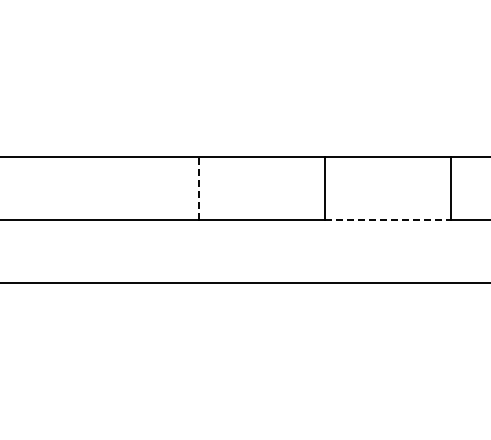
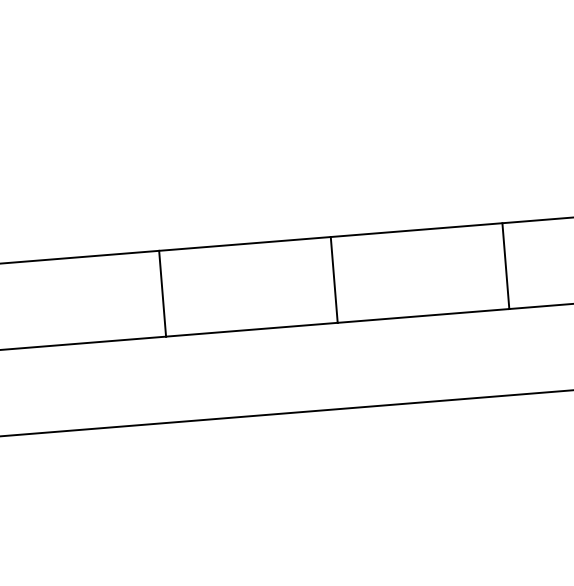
line: (198, 188) -> (162, 293), dashed -> solid
line: (388, 220) -> (423, 316), dashed -> solid

